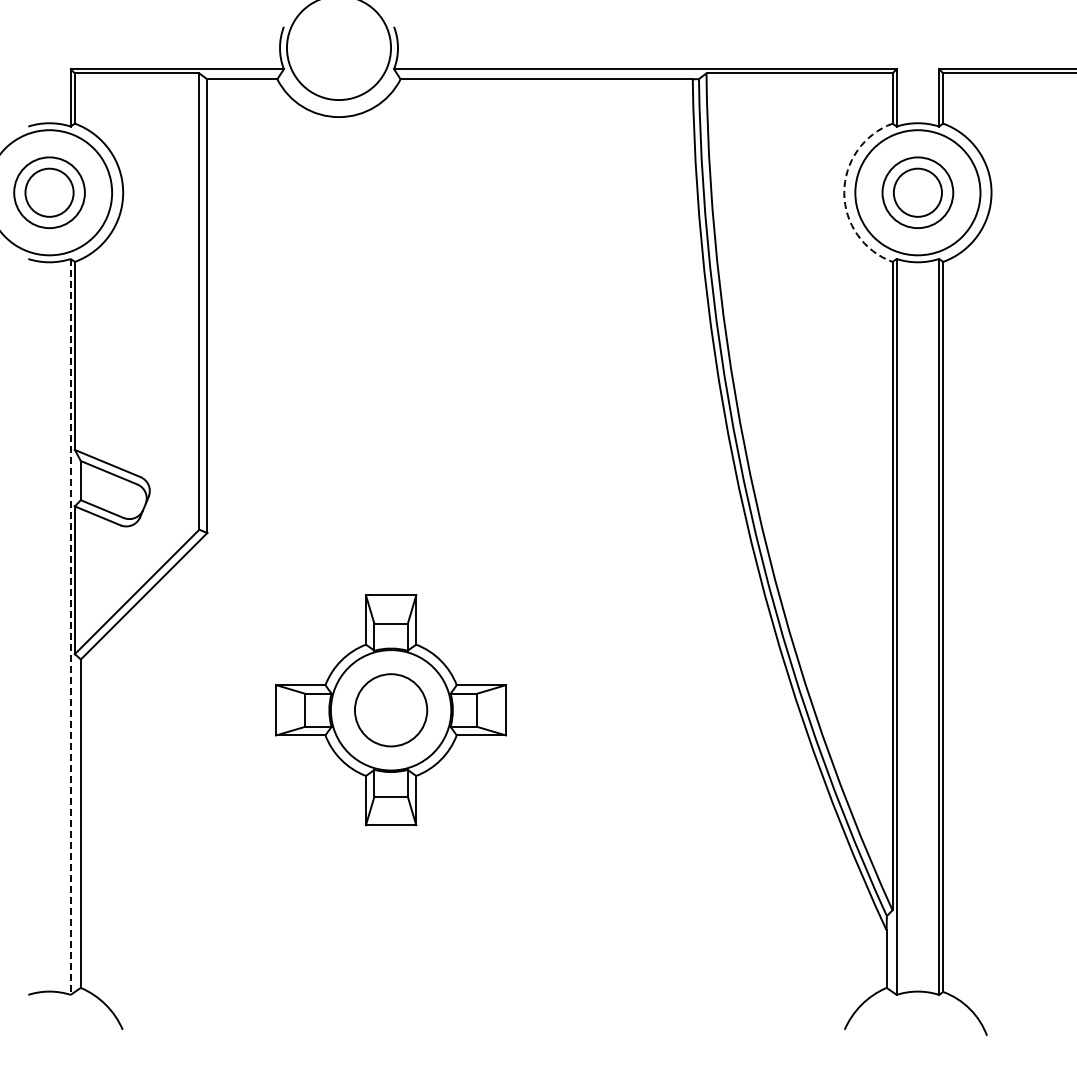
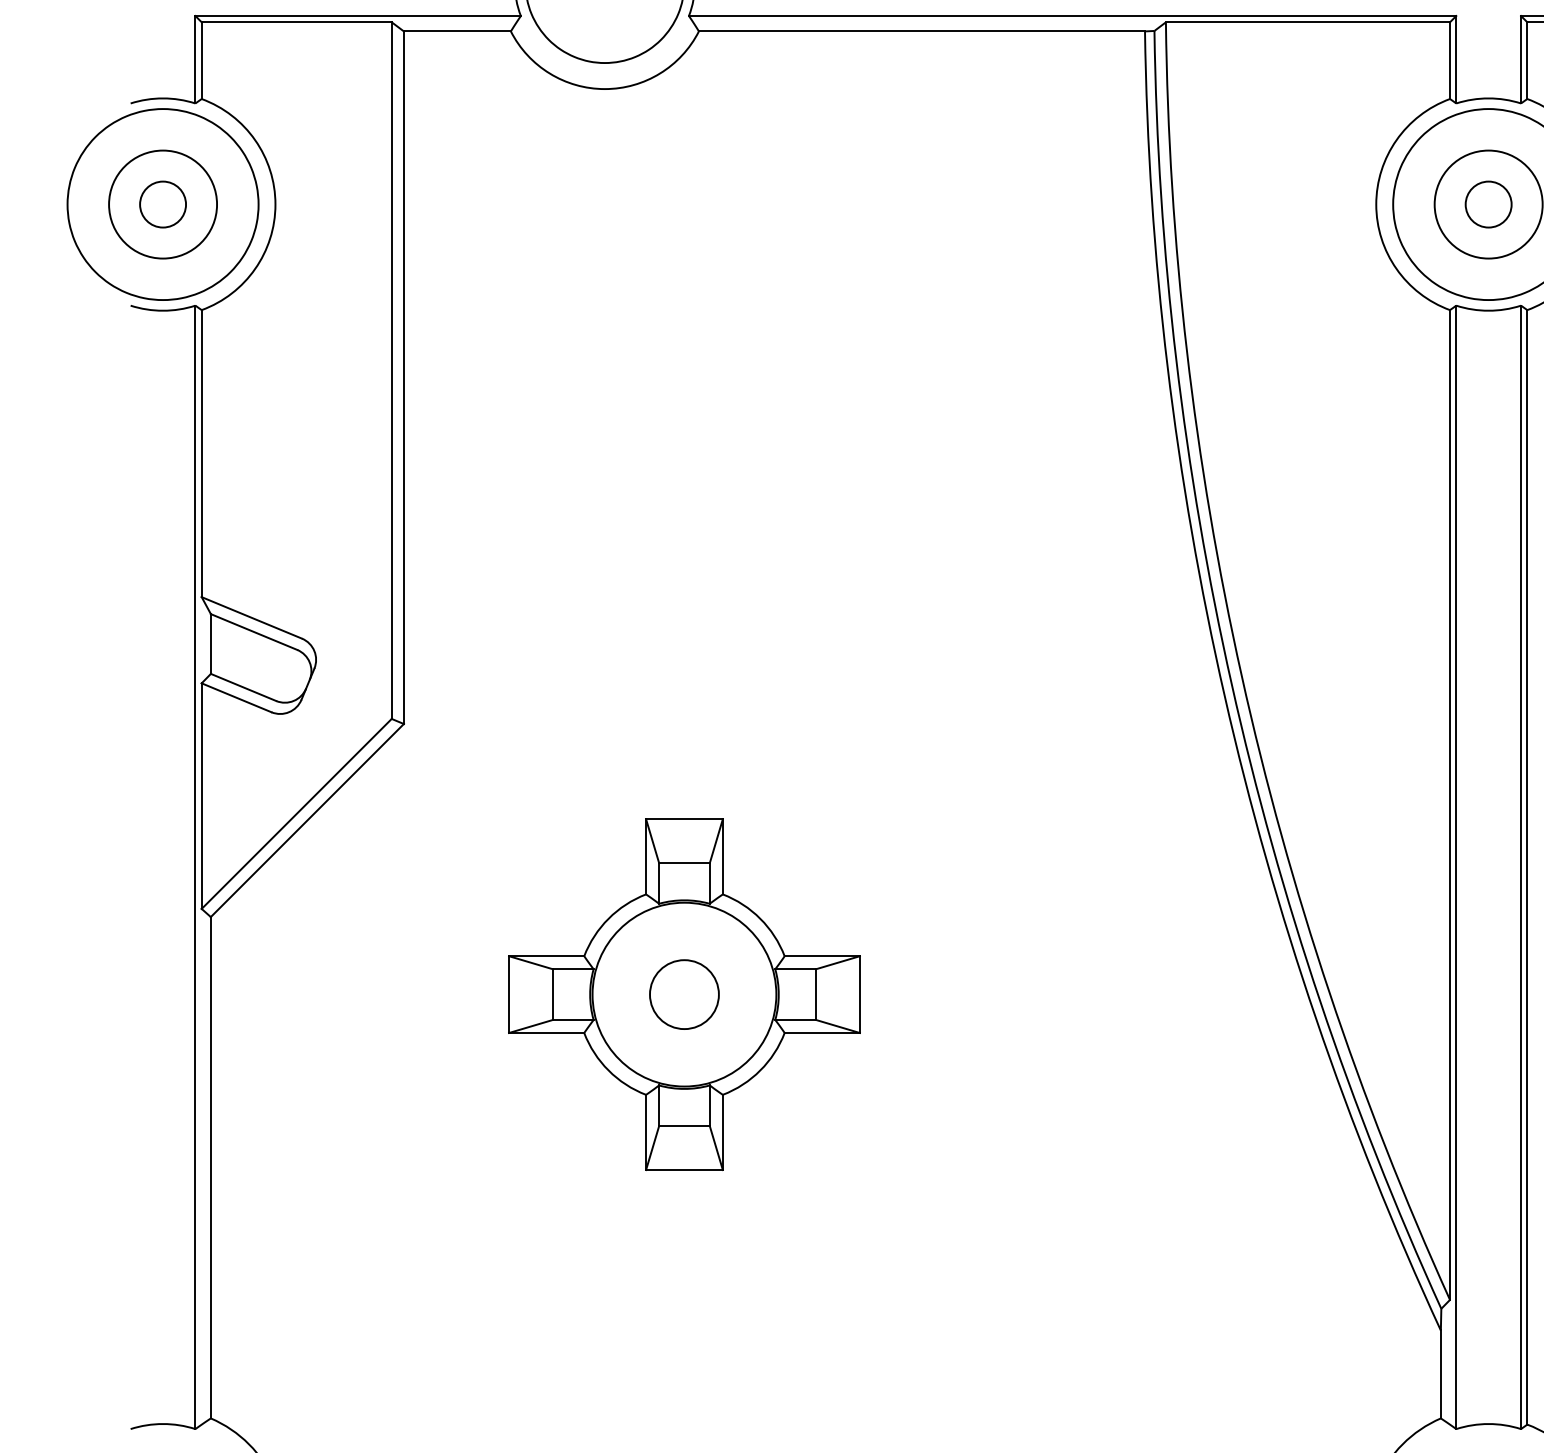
circle: (49, 192) -> (162, 204), size x0.62
arc: (844, 192) -> (1376, 204), dashed -> solid
circle: (917, 192) -> (1488, 204), size x0.62
line: (70, 626) -> (195, 866), dashed -> solid
circle: (390, 709) -> (683, 993), size x0.62

